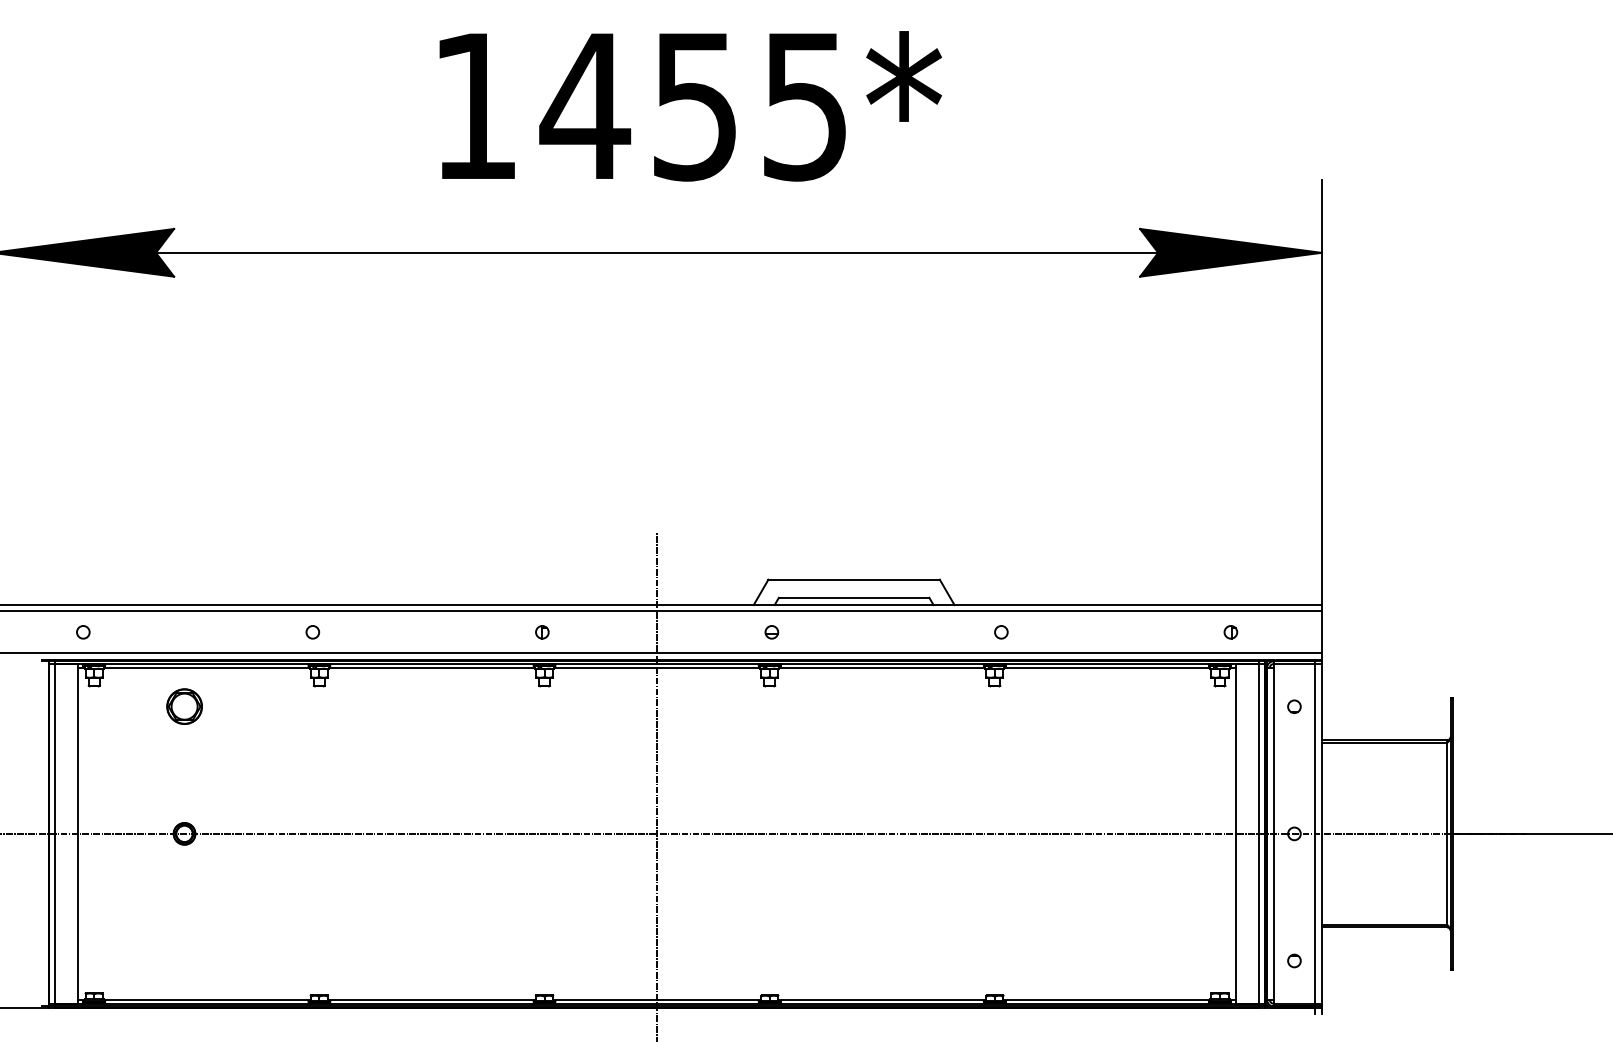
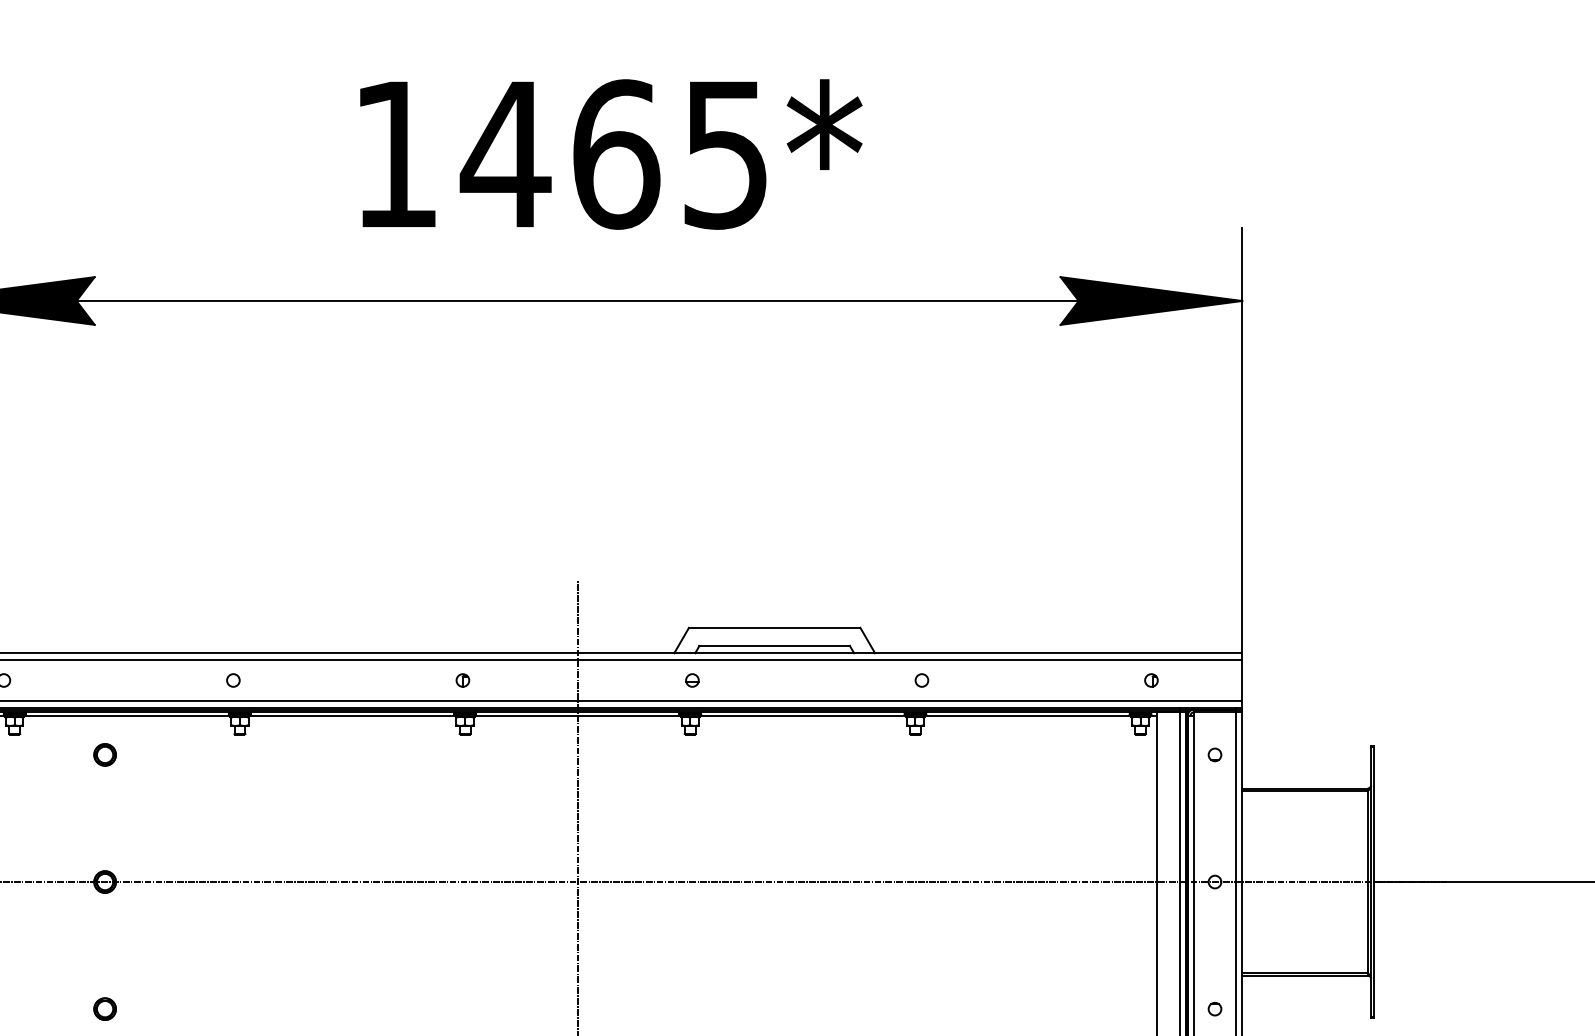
text: (696, 106) -> (617, 154), 1455* -> 1465*
part: (184, 706) -> (105, 754), size x0.62
part: (184, 960) -> (105, 1008), added

